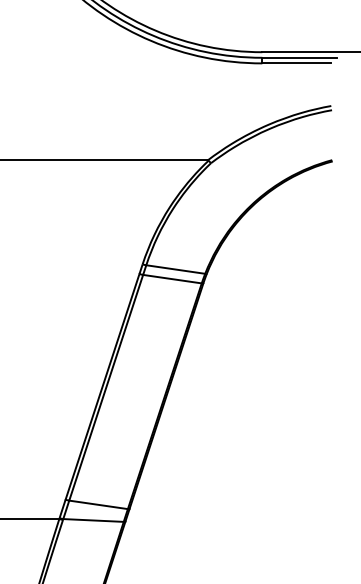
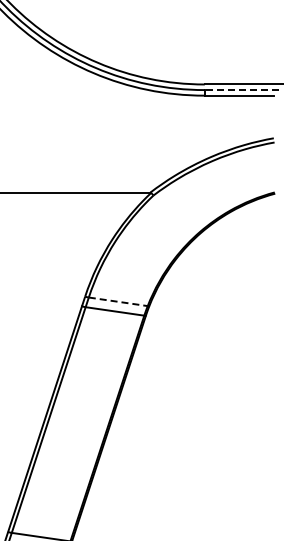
line: (299, 57) -> (242, 89), solid -> dashed
line: (175, 269) -> (118, 301), solid -> dashed

